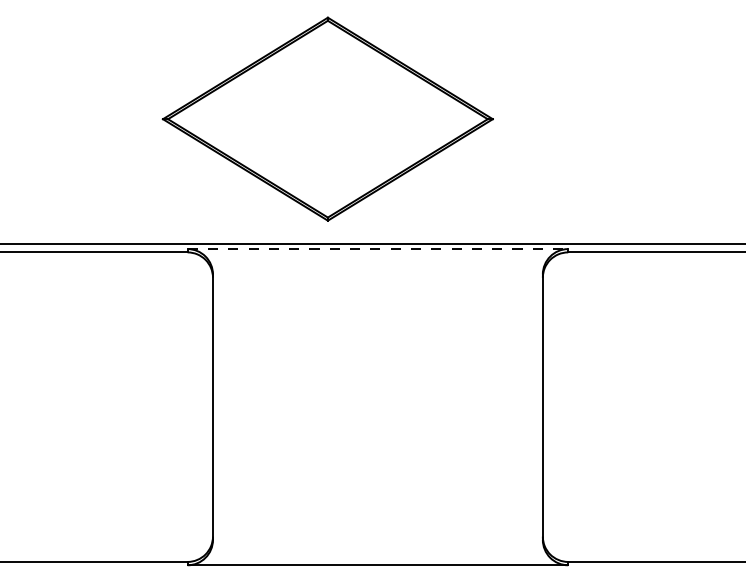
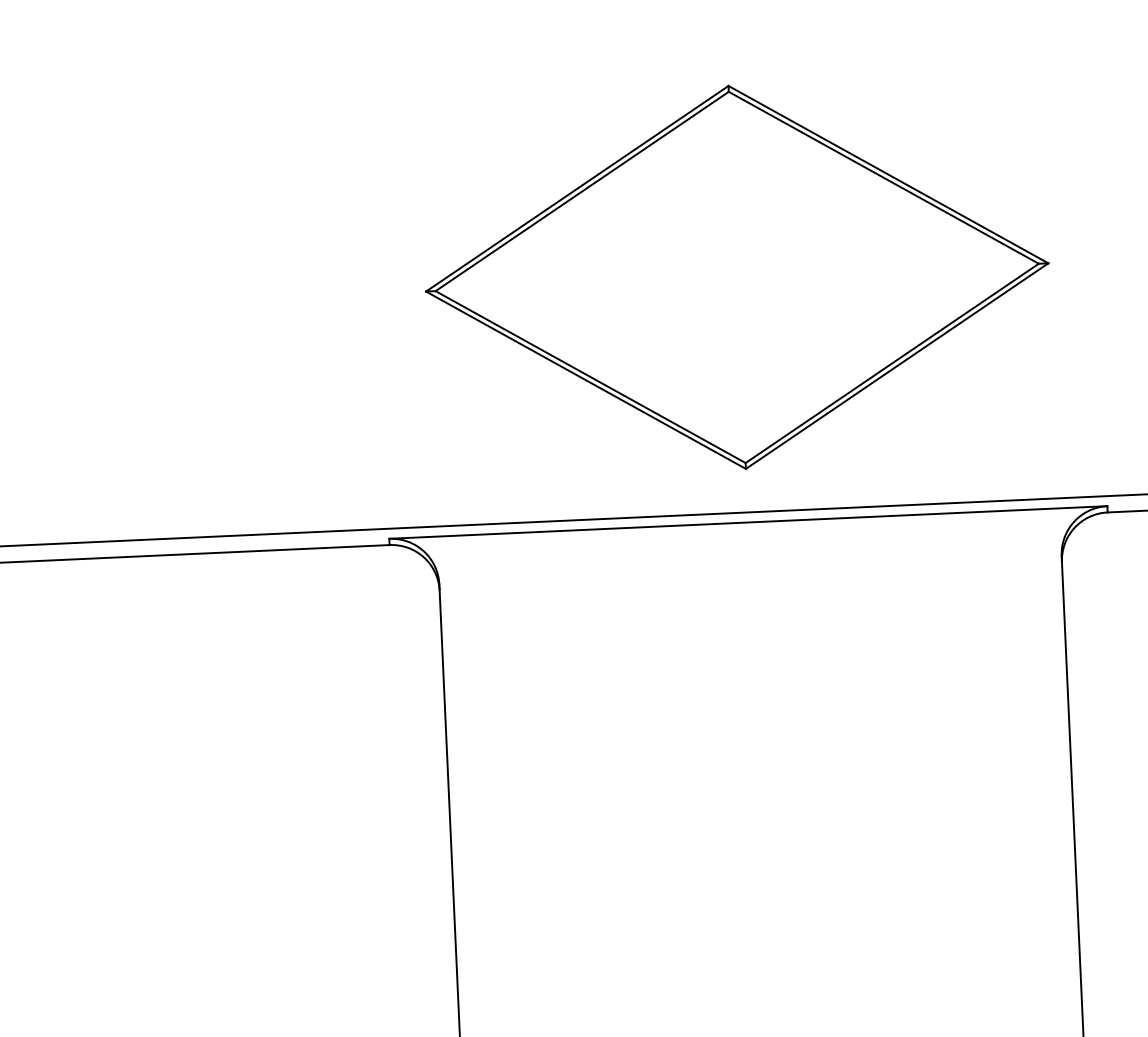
part: (327, 118) -> (736, 276), moved
line: (378, 249) -> (749, 523), dashed -> solid

